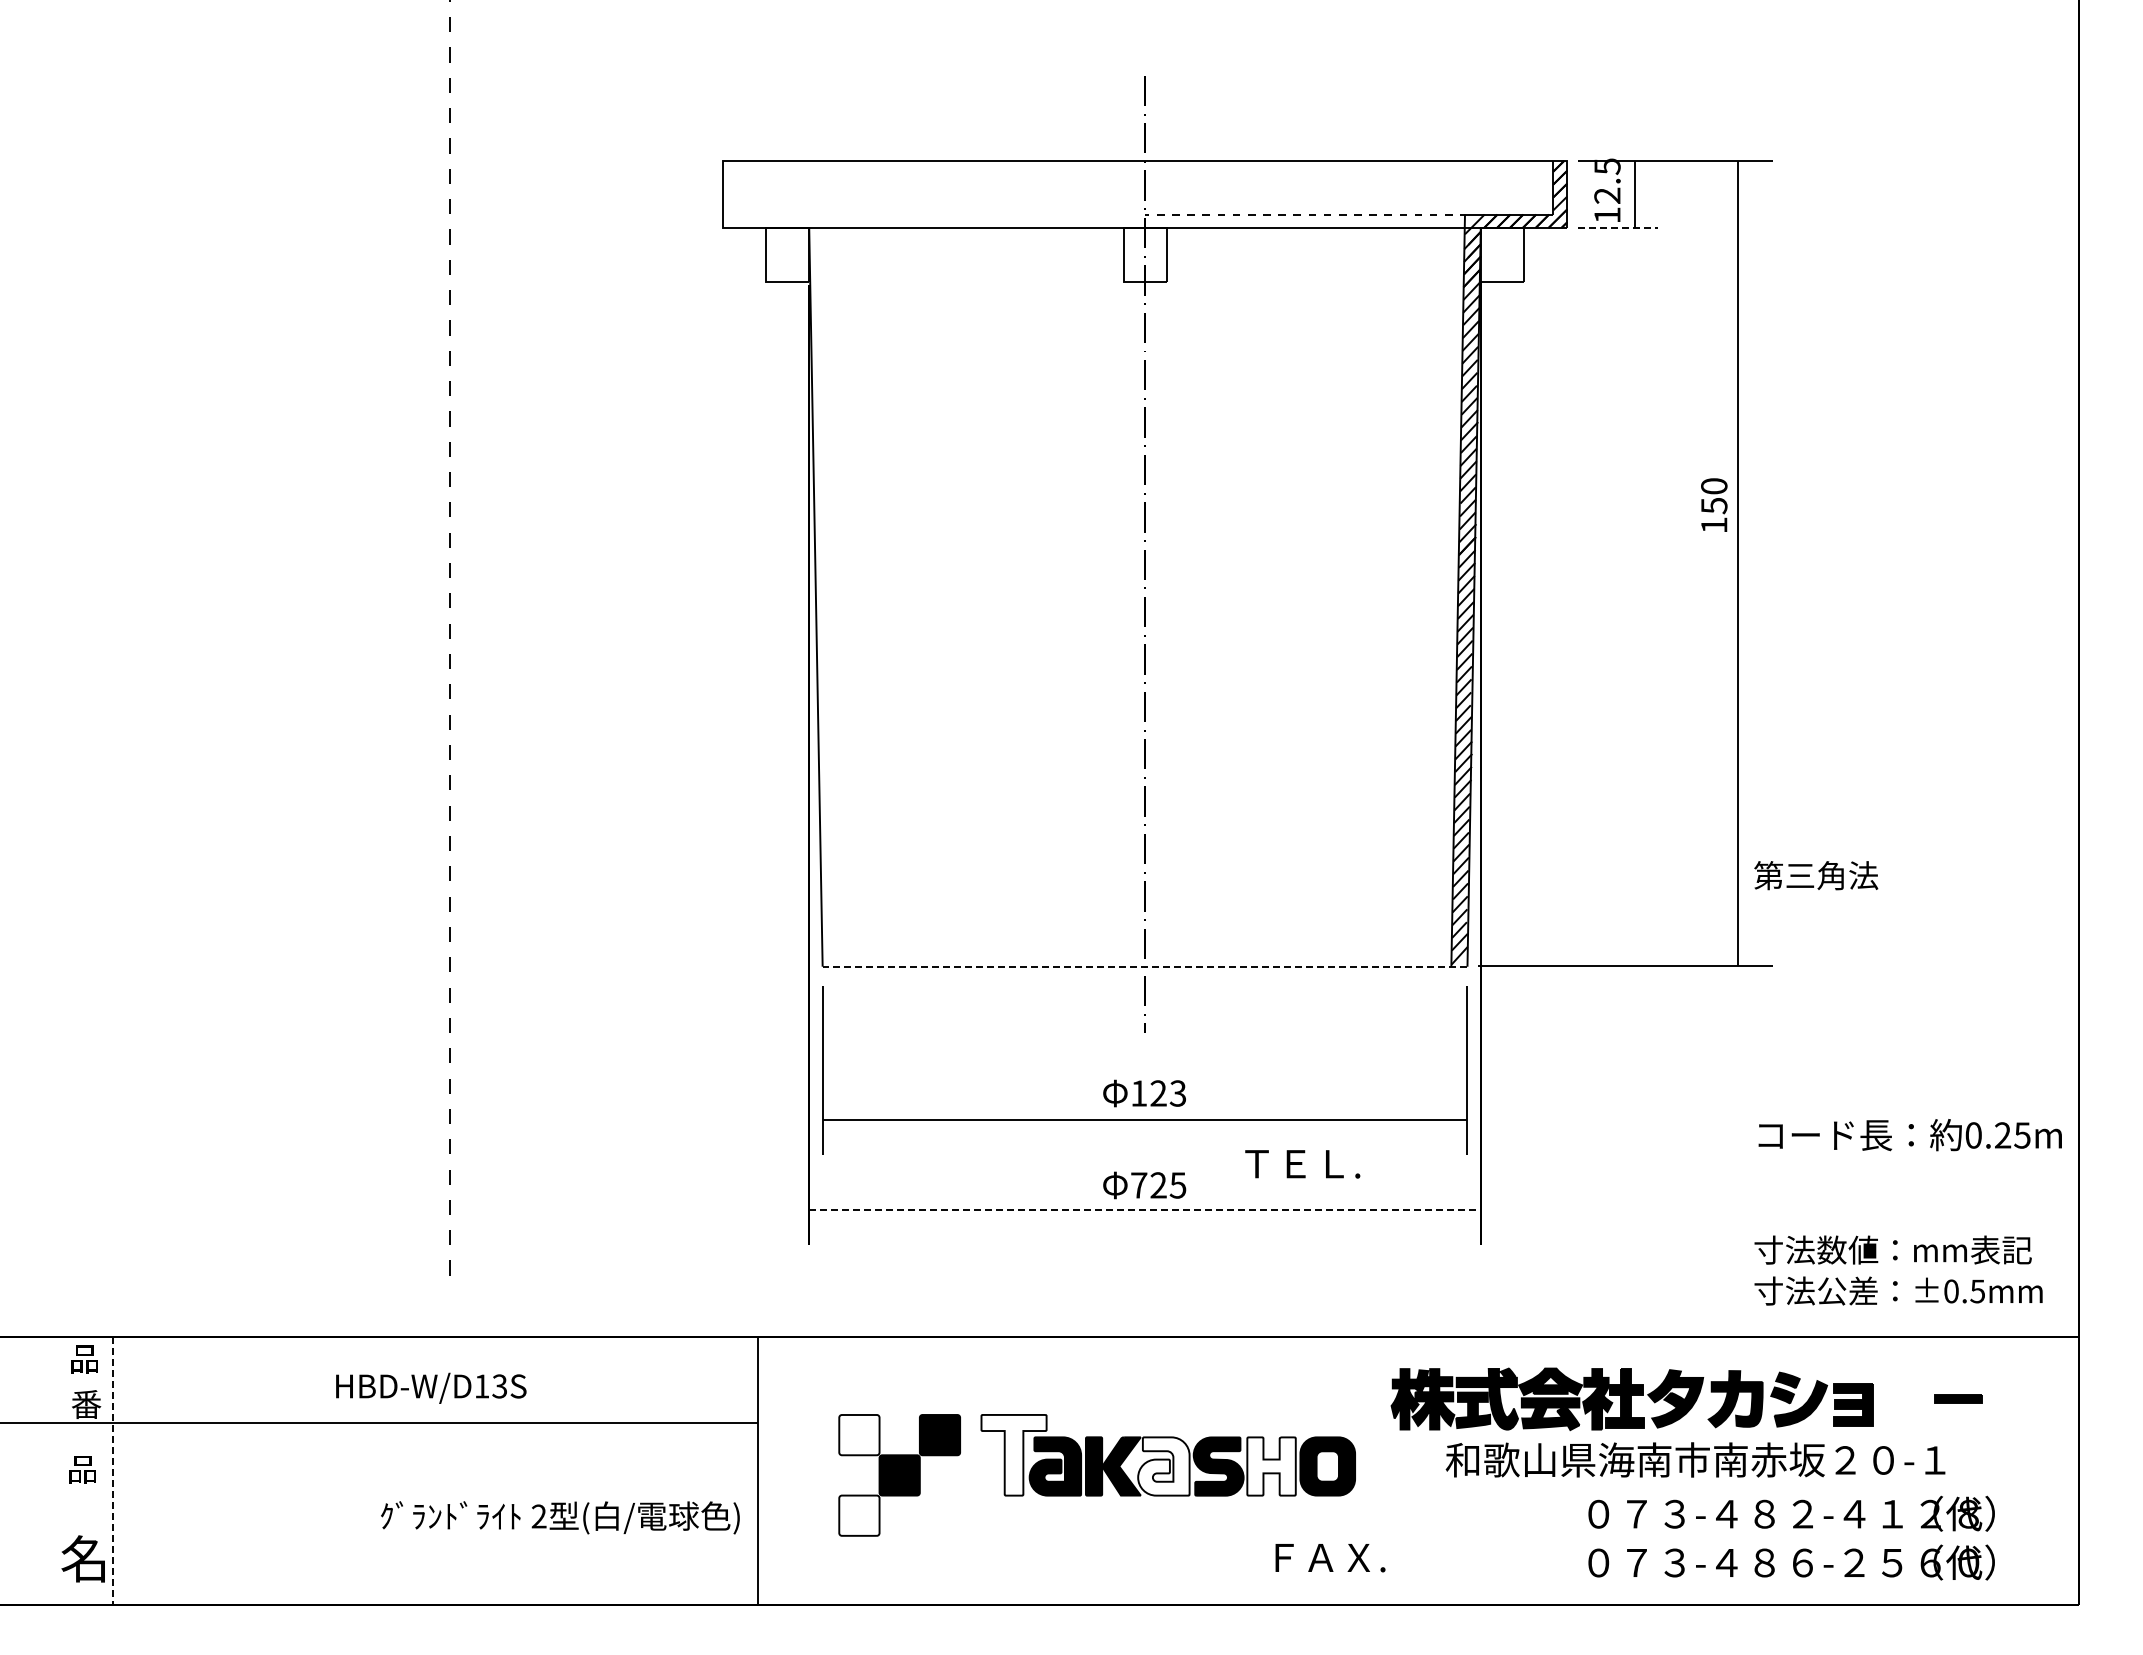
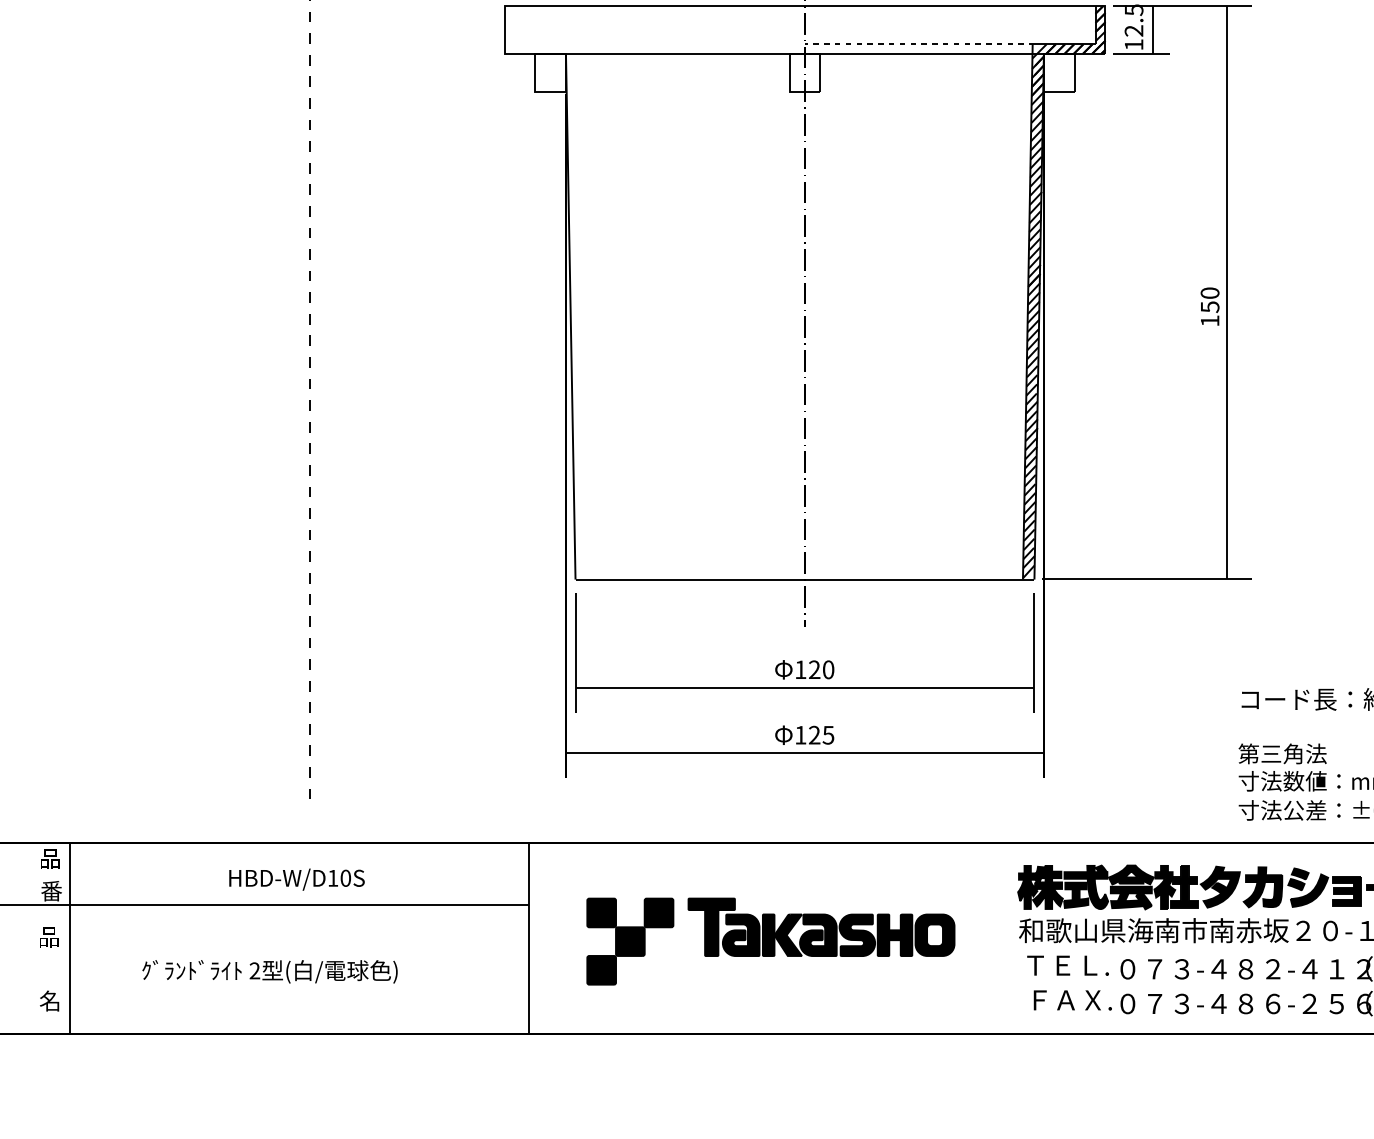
line: (1618, 227) -> (1141, 53), dashed -> solid
text: (1714, 504) -> (1210, 306), moved
text: (1816, 875) -> (1282, 753), moved
line: (1144, 966) -> (804, 579), dashed -> solid
text: (1177, 1093) -> (828, 669), 123 -> 120
text: (1302, 1164) -> (1067, 965), moved
text: (1139, 1185) -> (801, 735), 725 -> 125
line: (1145, 1209) -> (805, 752), dashed -> solid
text: (499, 1386) -> (345, 878), HBD-W/D13S -> HBD-W/D10S
part: (1631, 1399) -> (1188, 887), moved
fill: (859, 1434) -> (601, 912), added
fill: (1013, 1454) -> (711, 926), added
fill: (1163, 1466) -> (818, 935), added
fill: (1271, 1466) -> (894, 935), added
line: (112, 1471) -> (70, 938), dashed -> solid
fill: (859, 1515) -> (601, 970), added
text: (560, 1517) -> (270, 971), moved
part: (83, 1558) -> (49, 1000), size x0.62
text: (1330, 1558) -> (1072, 1000), moved

